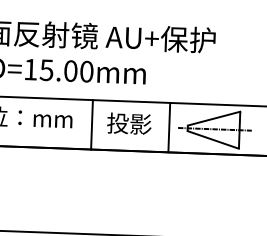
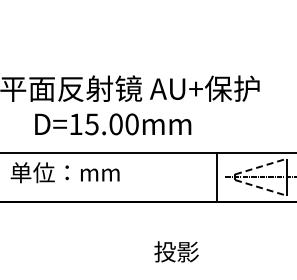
line: (214, 118) -> (261, 166), solid -> dashed
text: (129, 123) -> (176, 251), moved
line: (92, 124) -> (139, 176), removed
line: (213, 140) -> (261, 188), solid -> dashed

